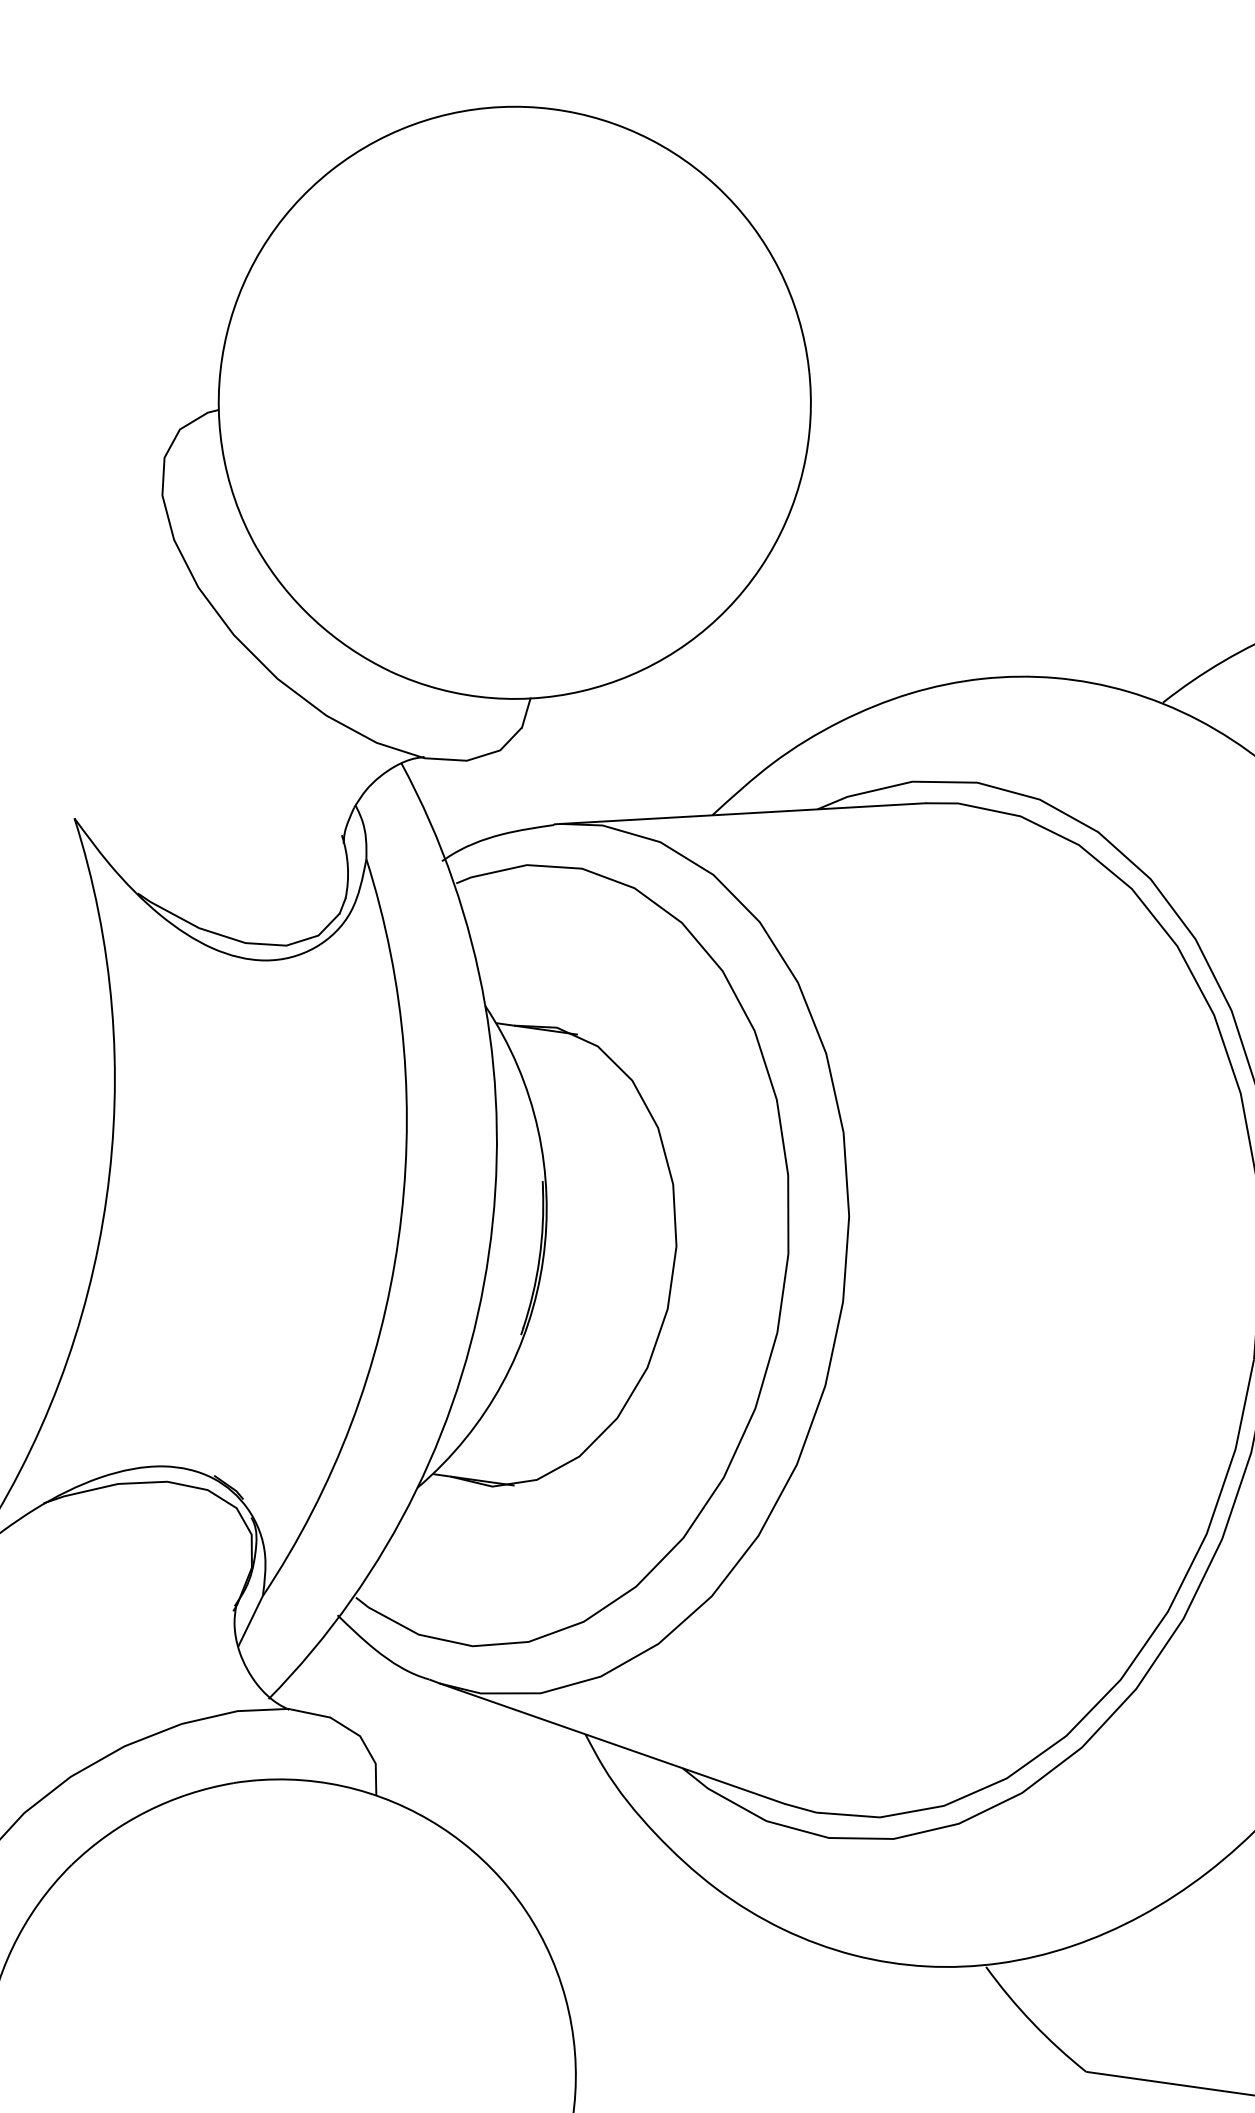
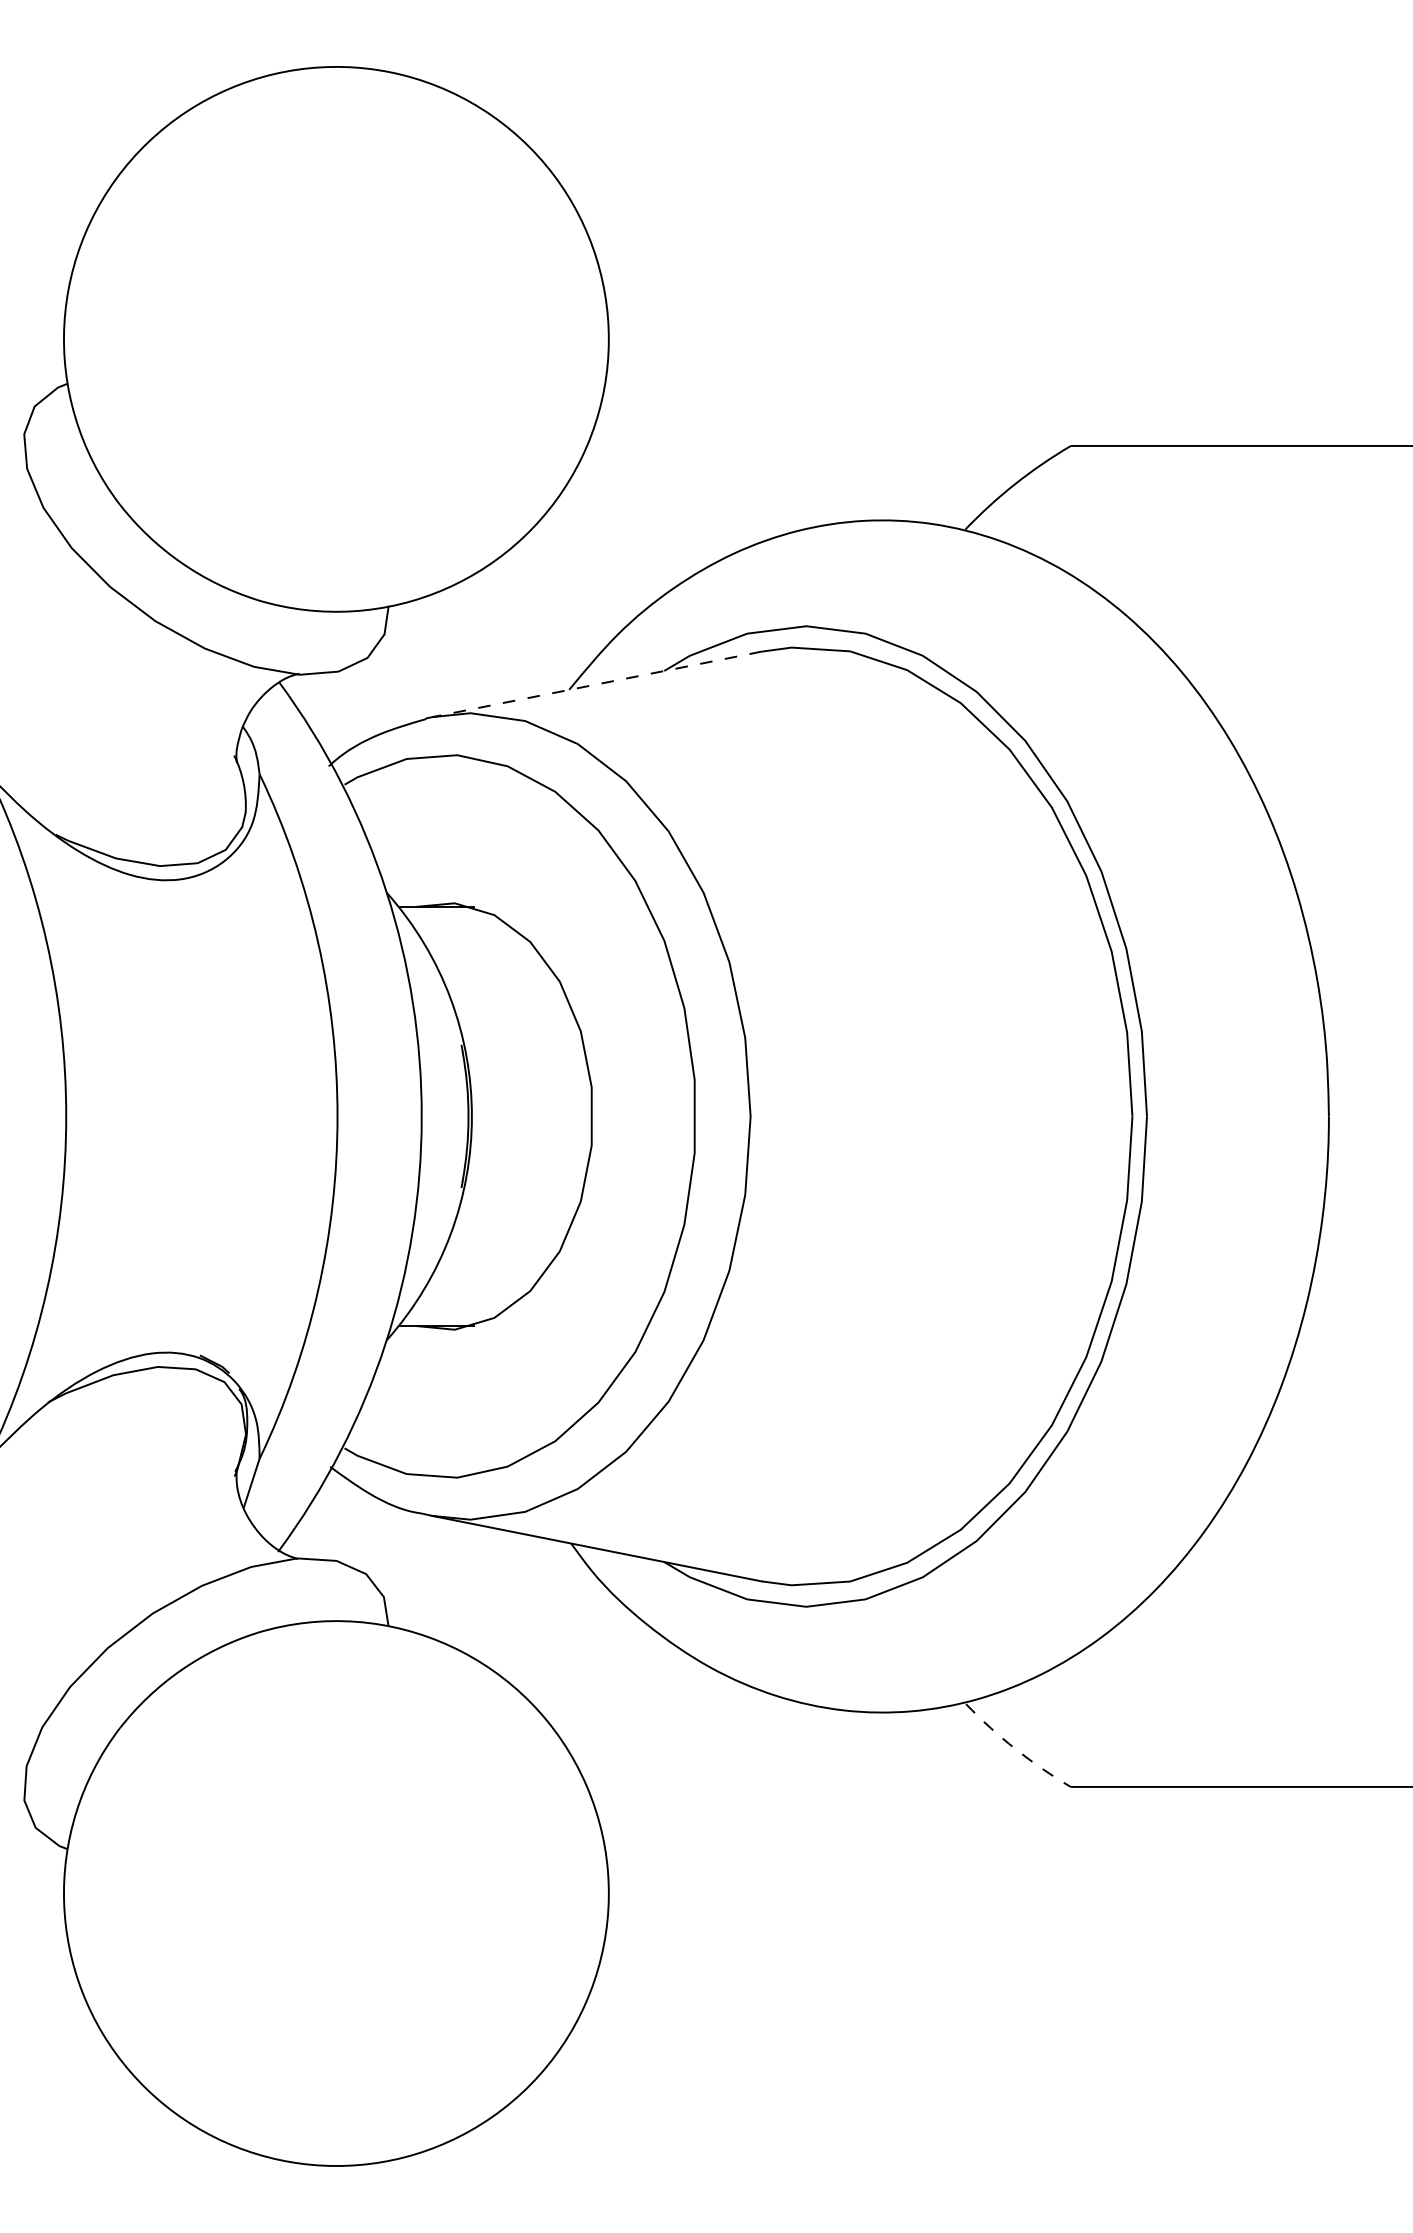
line: (743, 813) -> (597, 684), solid -> dashed
arc: (1032, 2023) -> (1015, 1749), solid -> dashed

